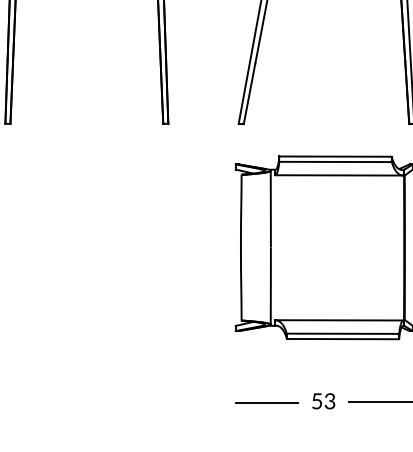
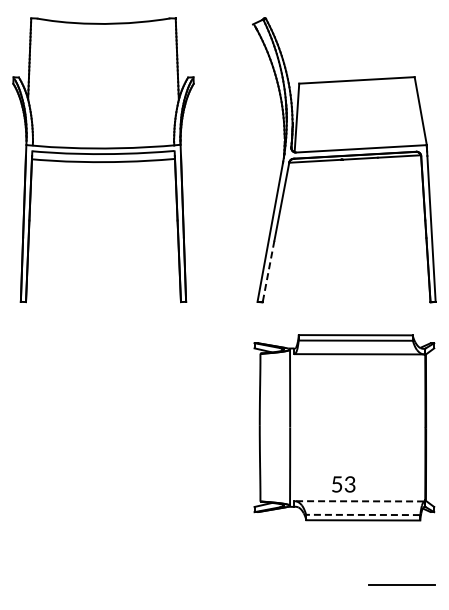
line: (249, 93) -> (268, 271), solid -> dashed
line: (339, 320) -> (359, 501), solid -> dashed
line: (343, 333) -> (363, 514), solid -> dashed
text: (323, 401) -> (343, 484), moved
line: (266, 402) -> (285, 584), removed

